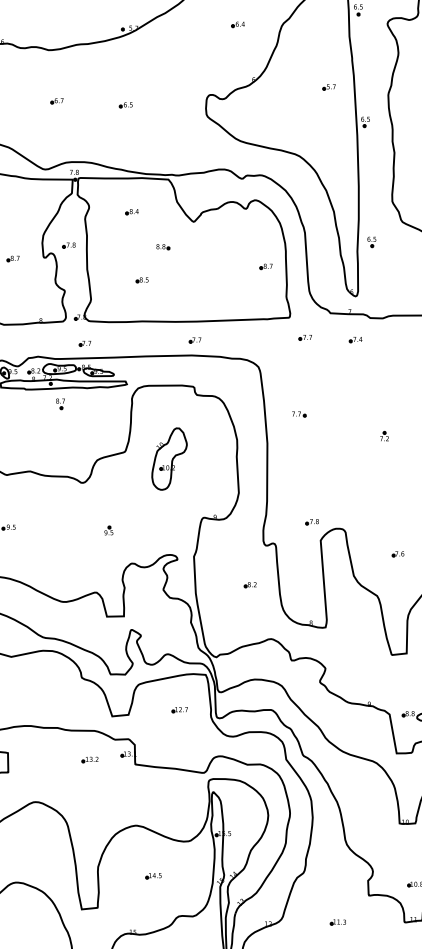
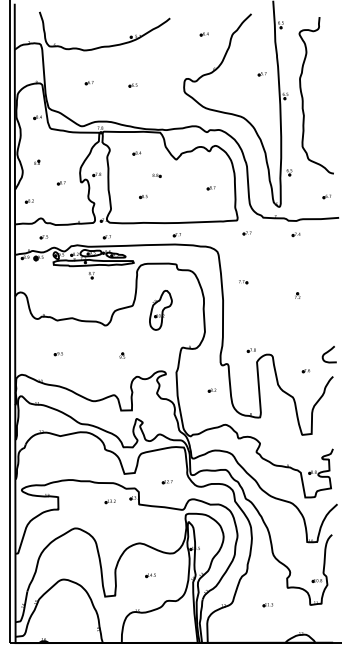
part: (264, 267) -> (210, 188), moved
part: (354, 339) -> (295, 234), moved
part: (178, 710) -> (166, 482), moved

